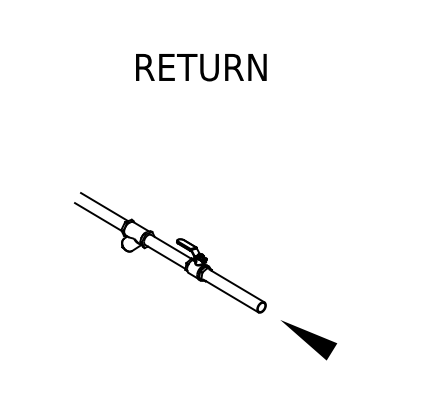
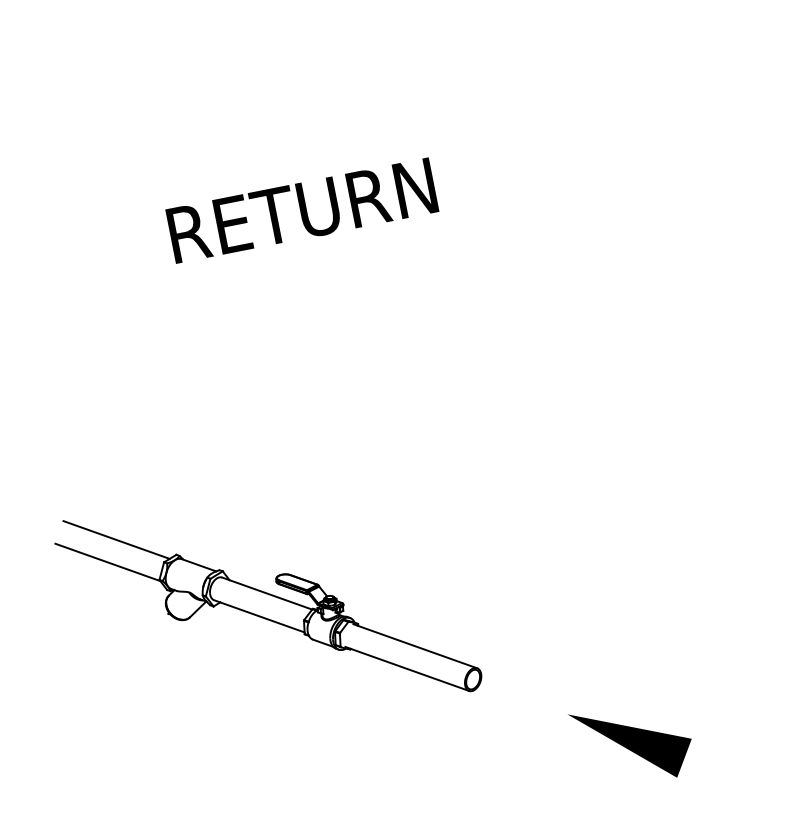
part: (170, 252) -> (267, 605), moved
part: (308, 340) -> (632, 744), moved

